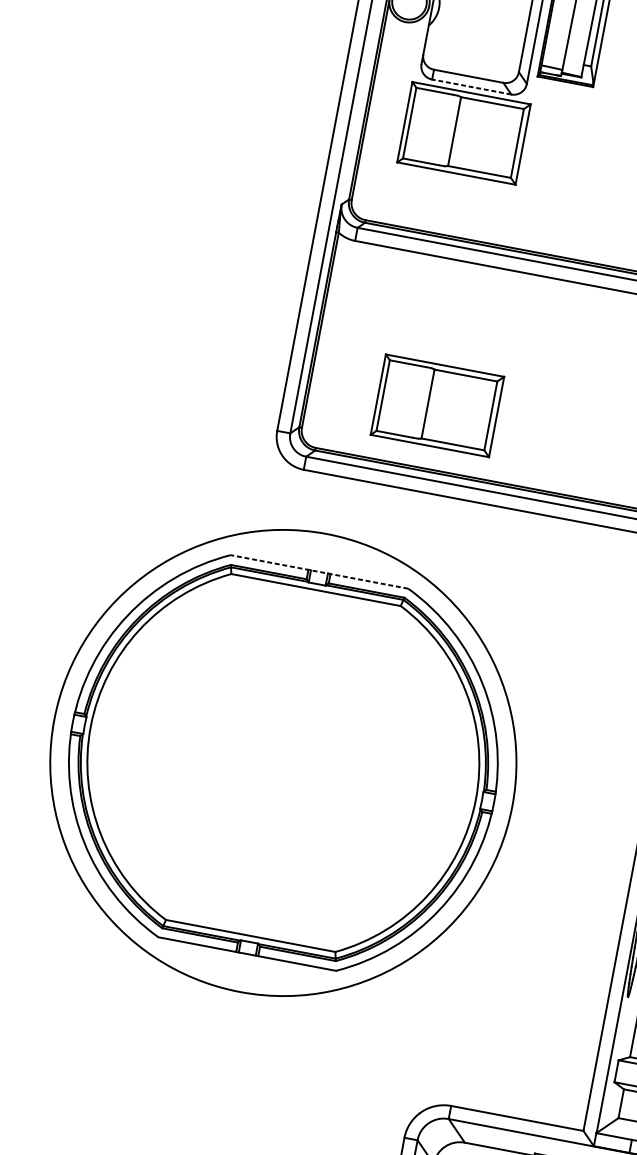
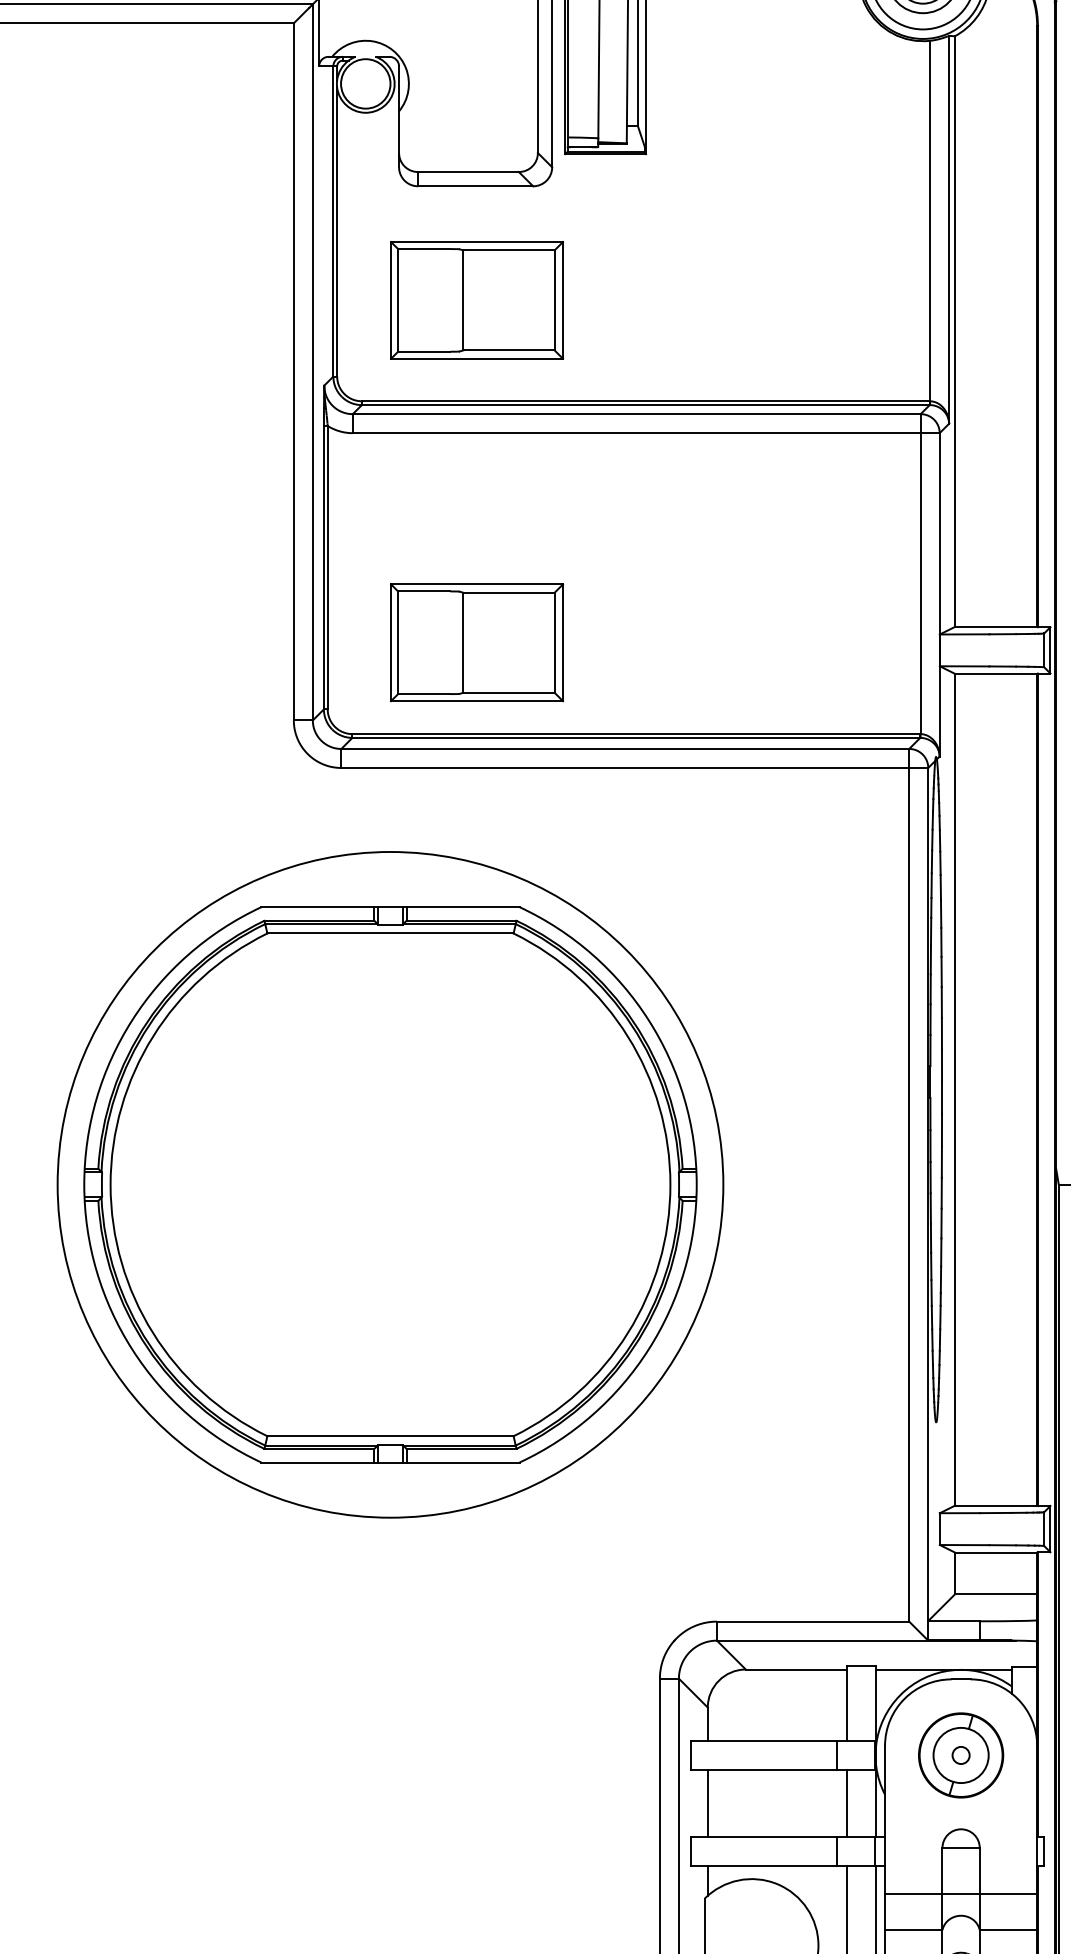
line: (471, 87) -> (475, 186), dashed -> solid
part: (464, 133) -> (477, 300), moved
part: (437, 405) -> (477, 642), moved
line: (319, 572) -> (390, 907), dashed -> solid

